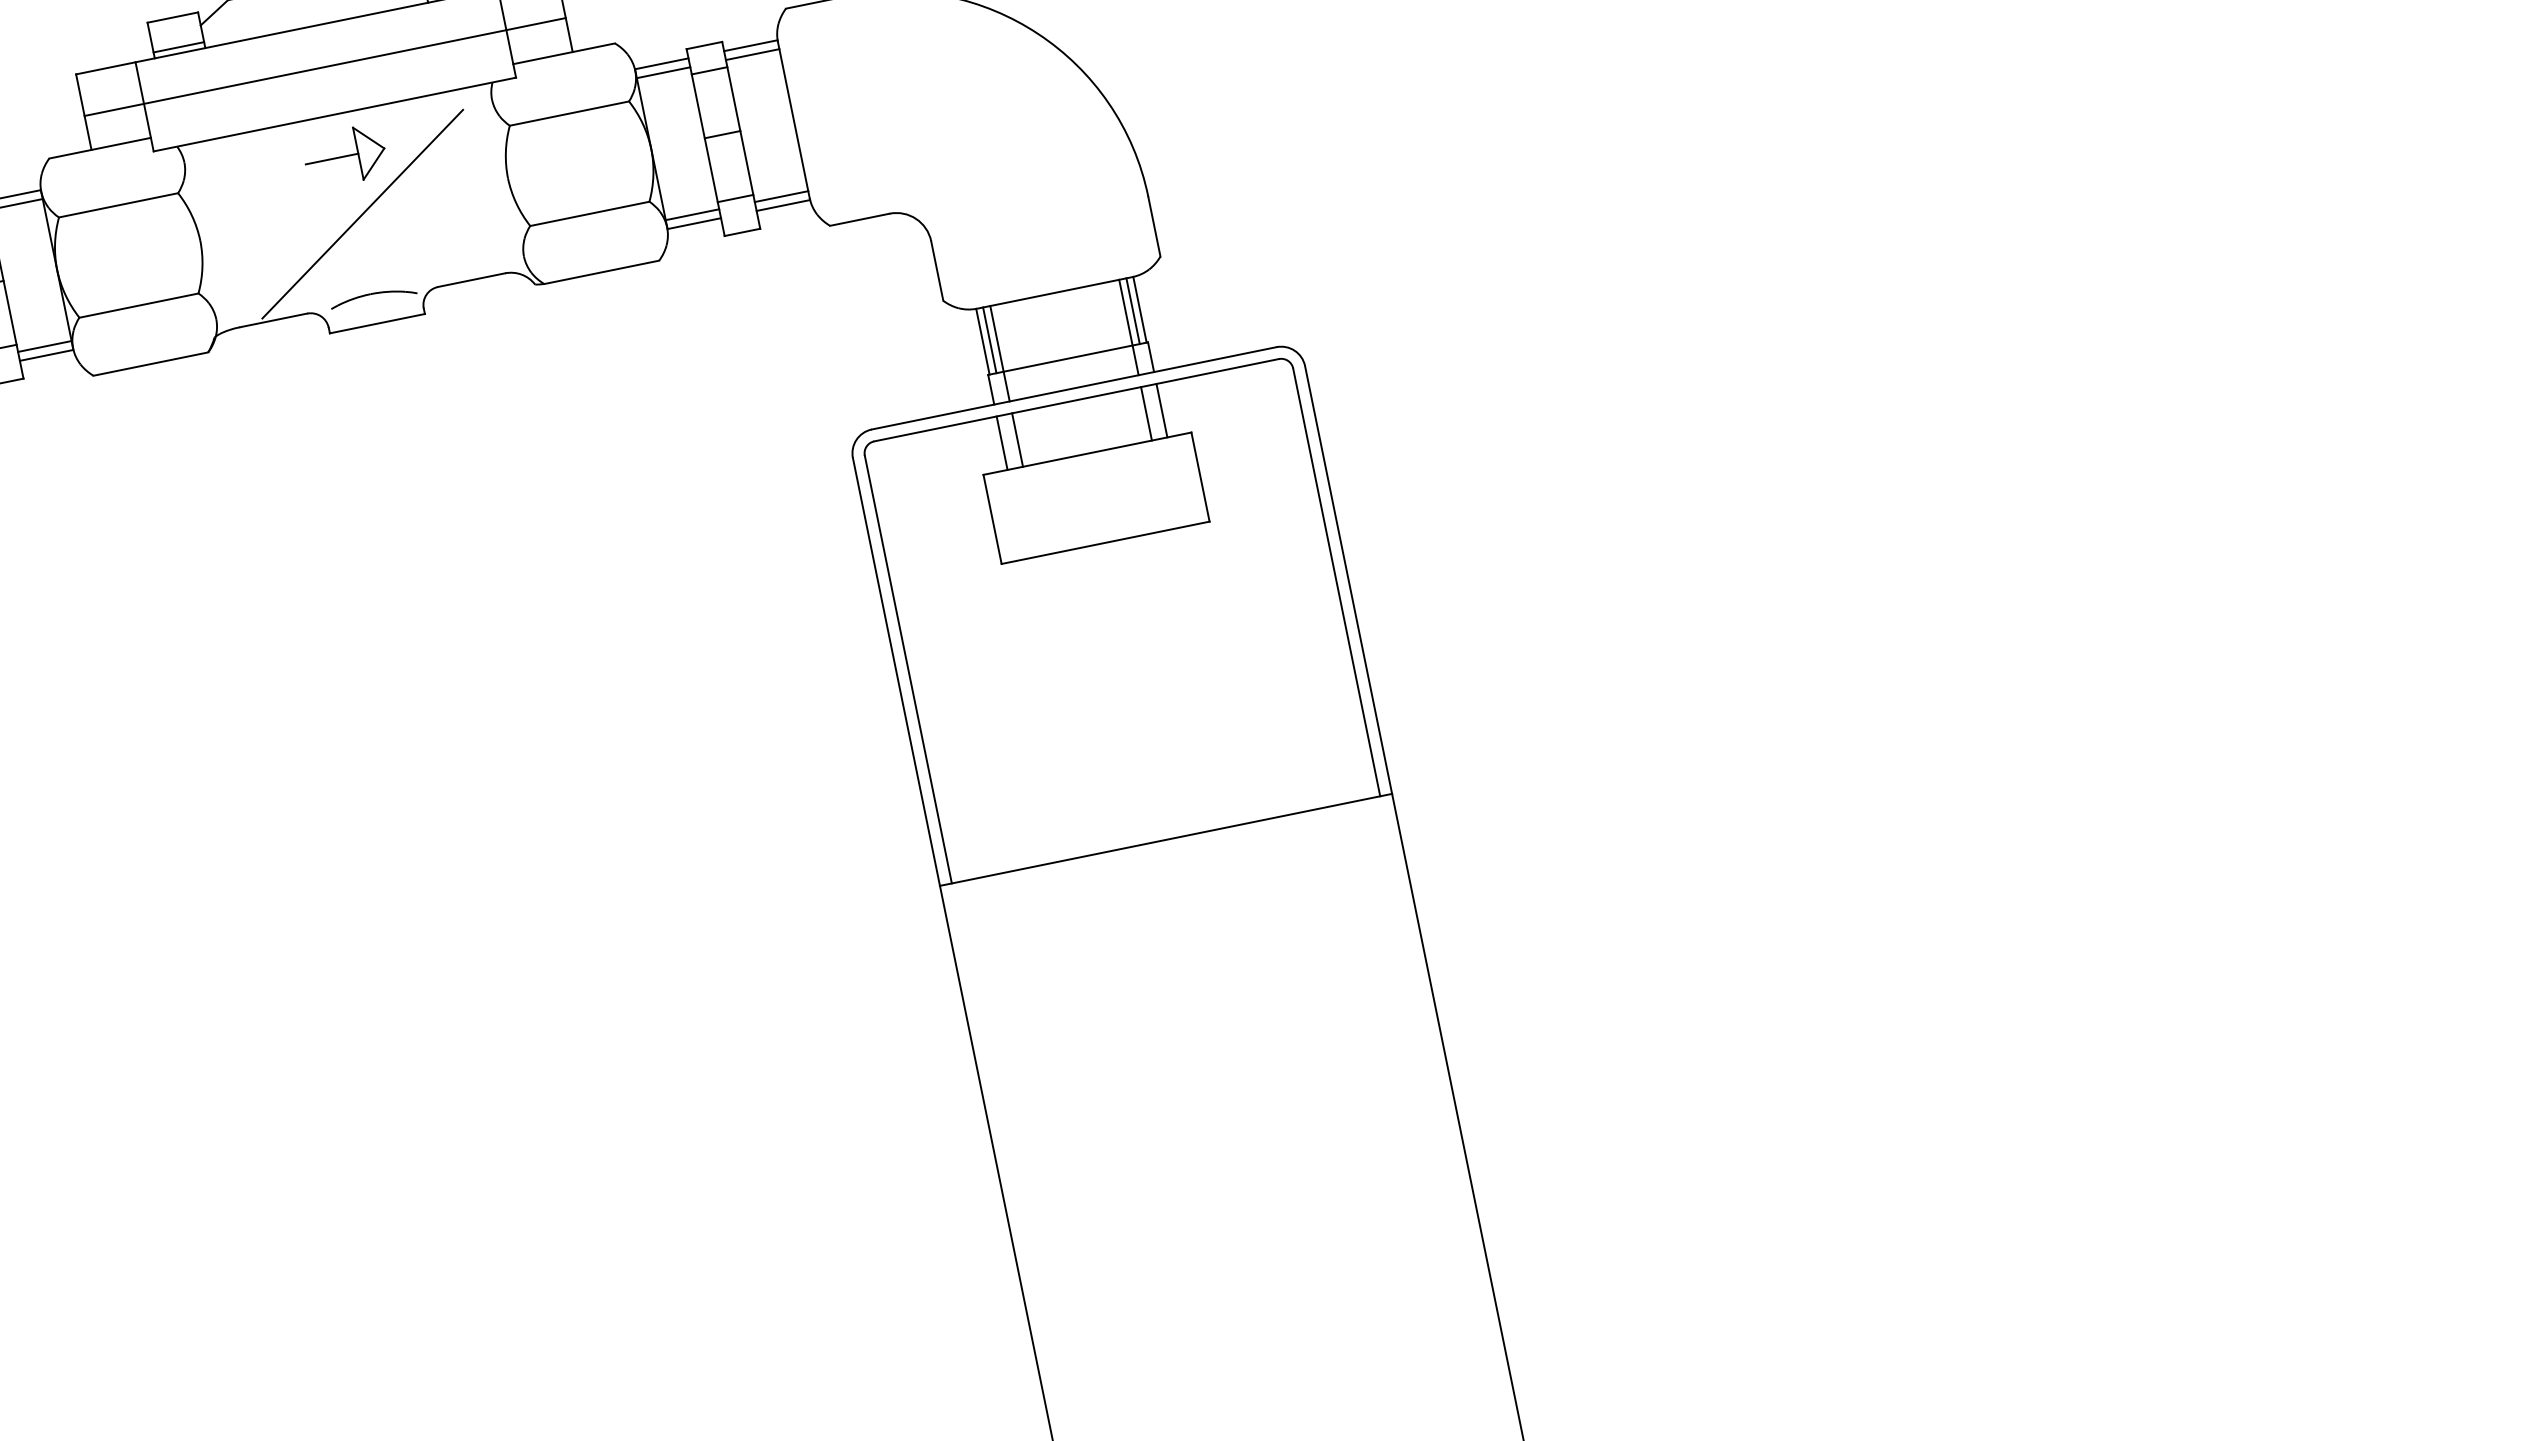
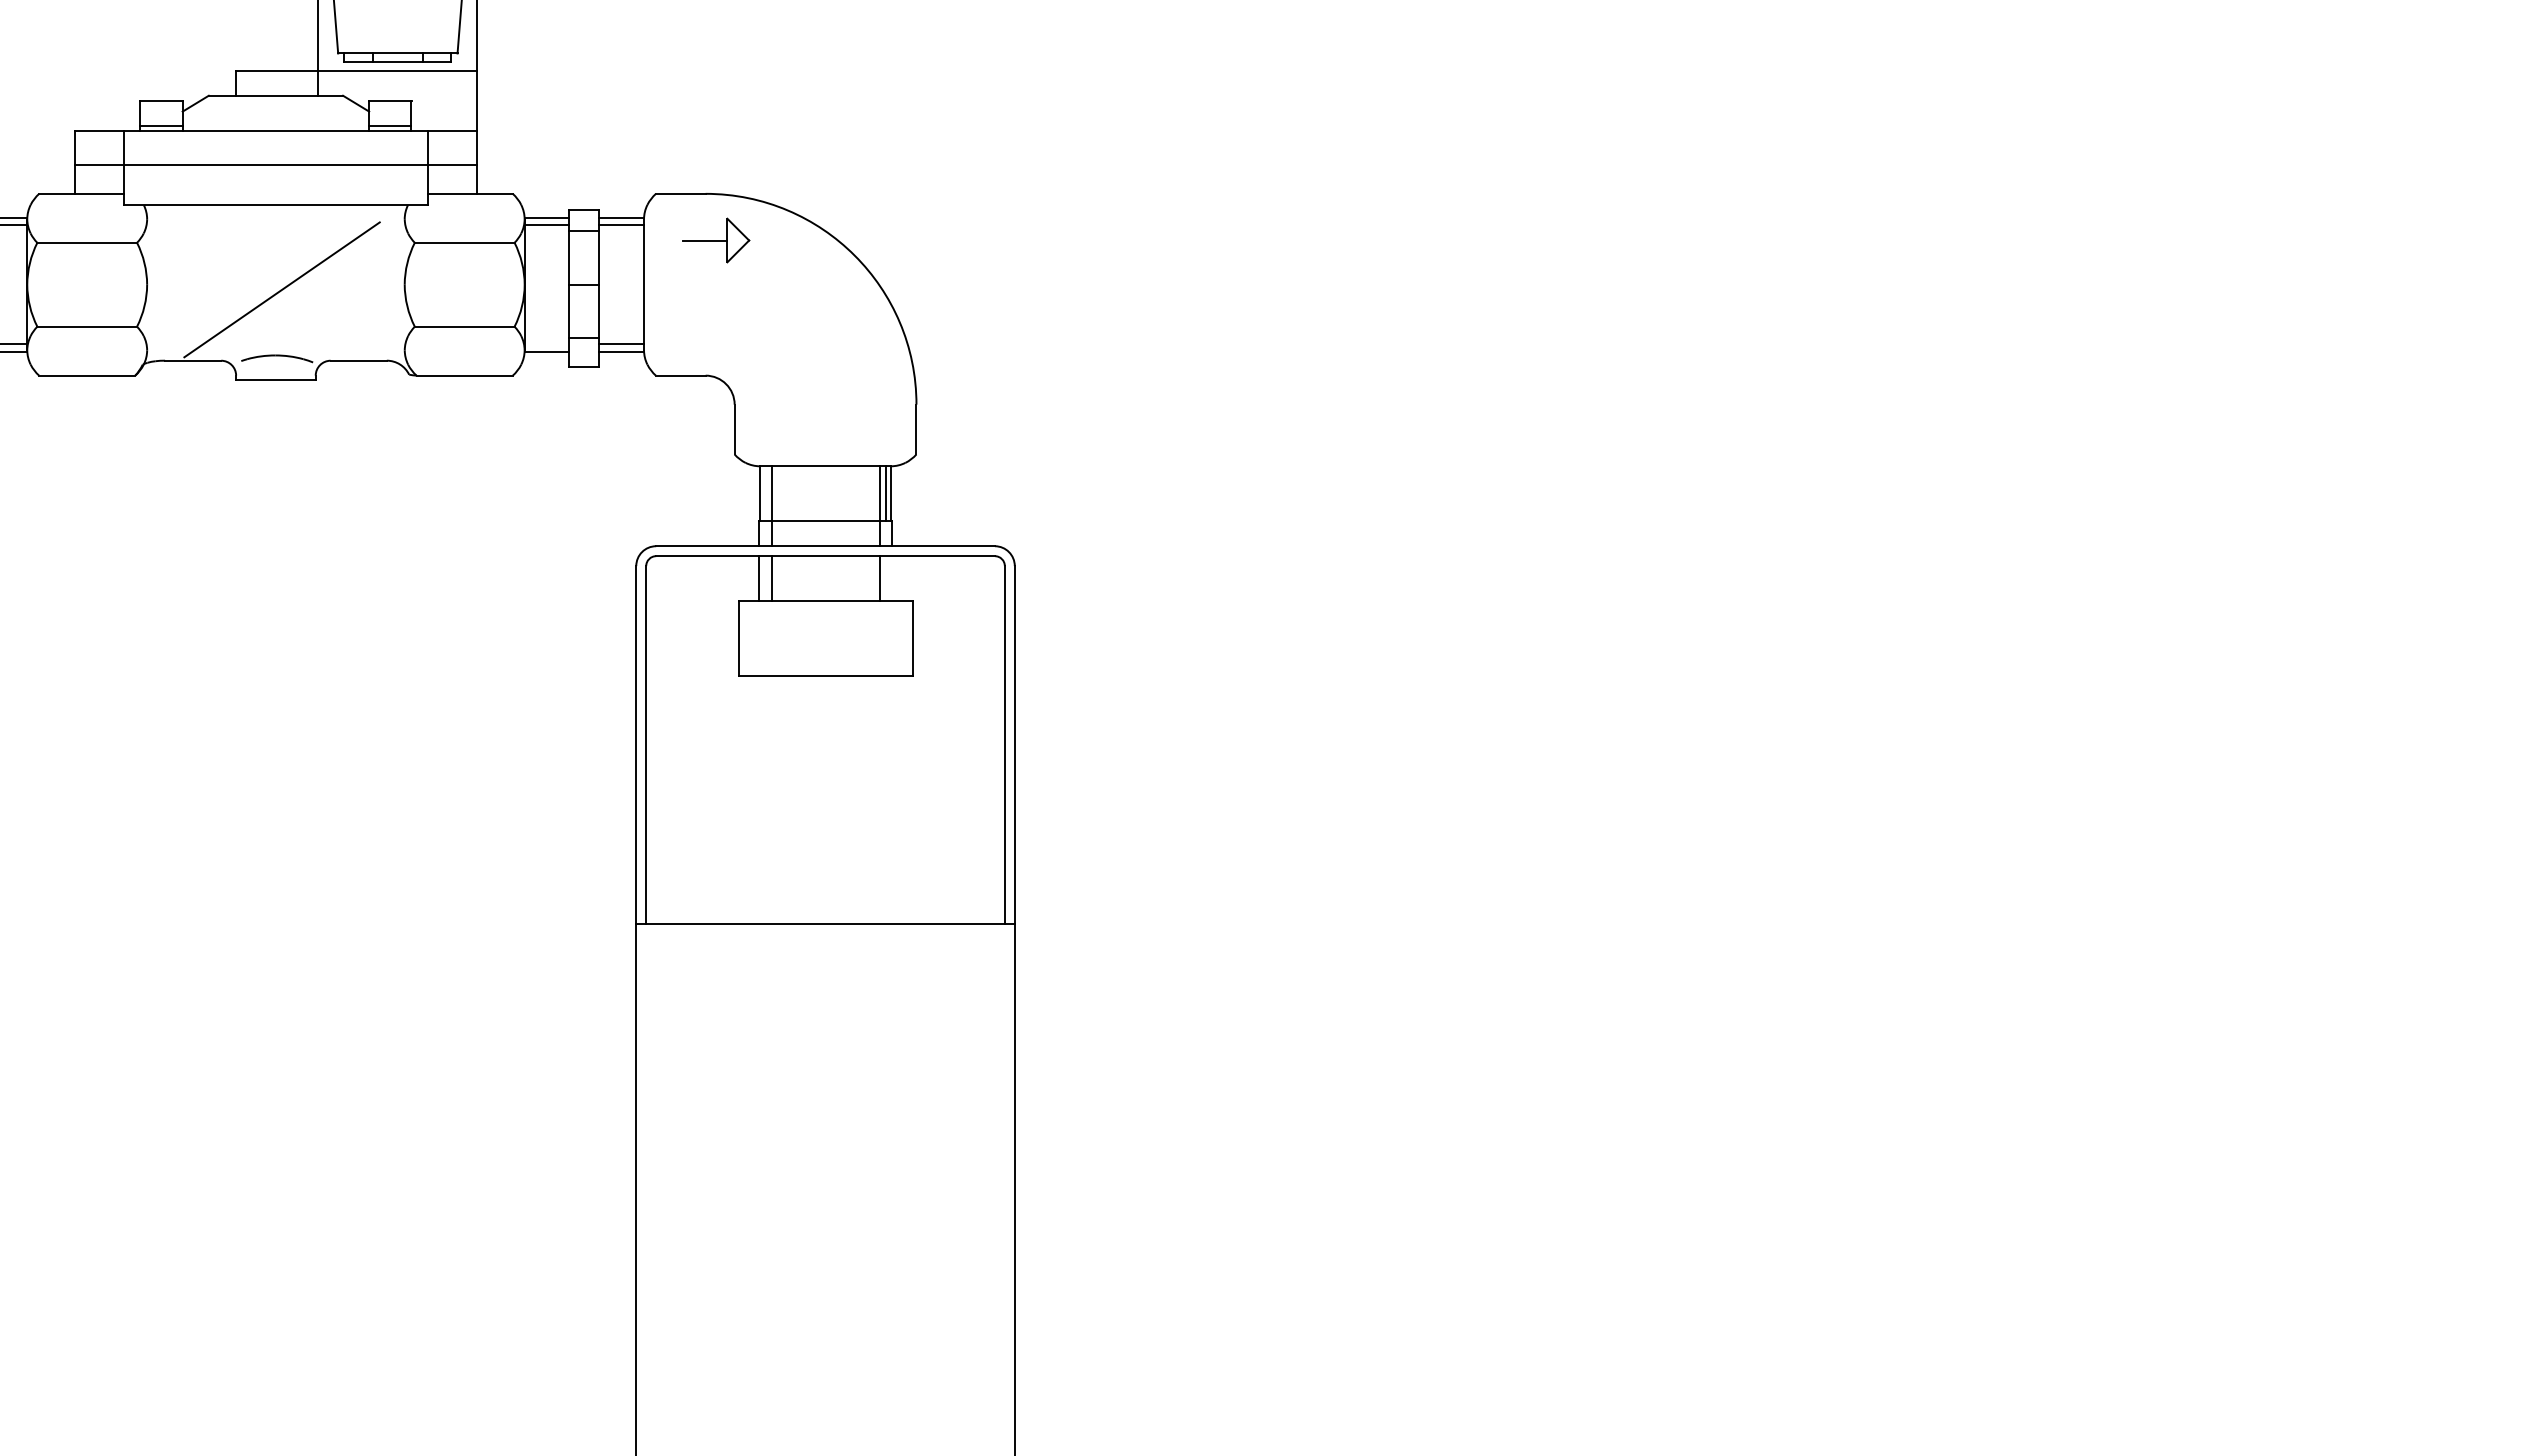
part: (345, 156) -> (716, 240), moved
line: (691, 215) -> (546, 344), removed
line: (989, 339) -> (765, 493), removed
line: (1161, 410) -> (892, 578), removed

